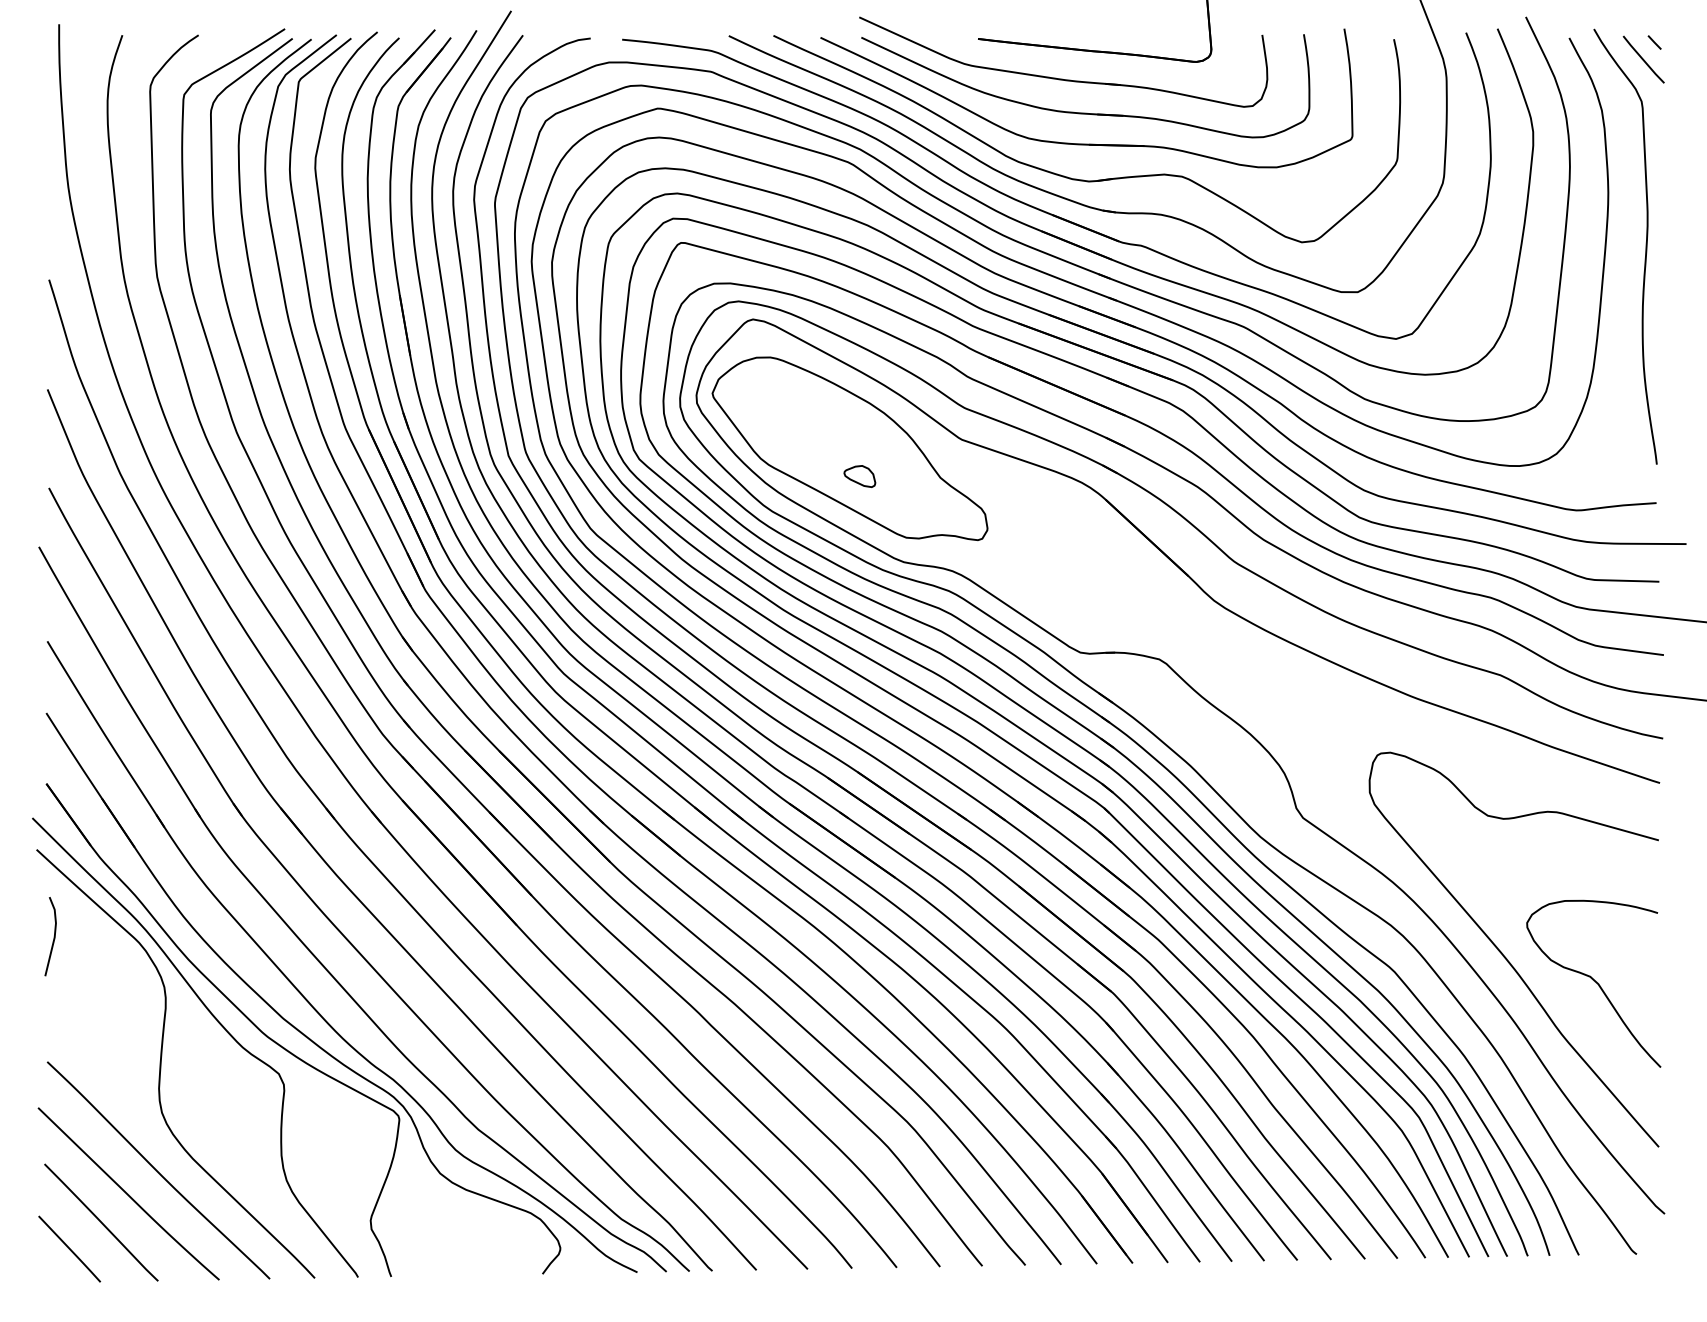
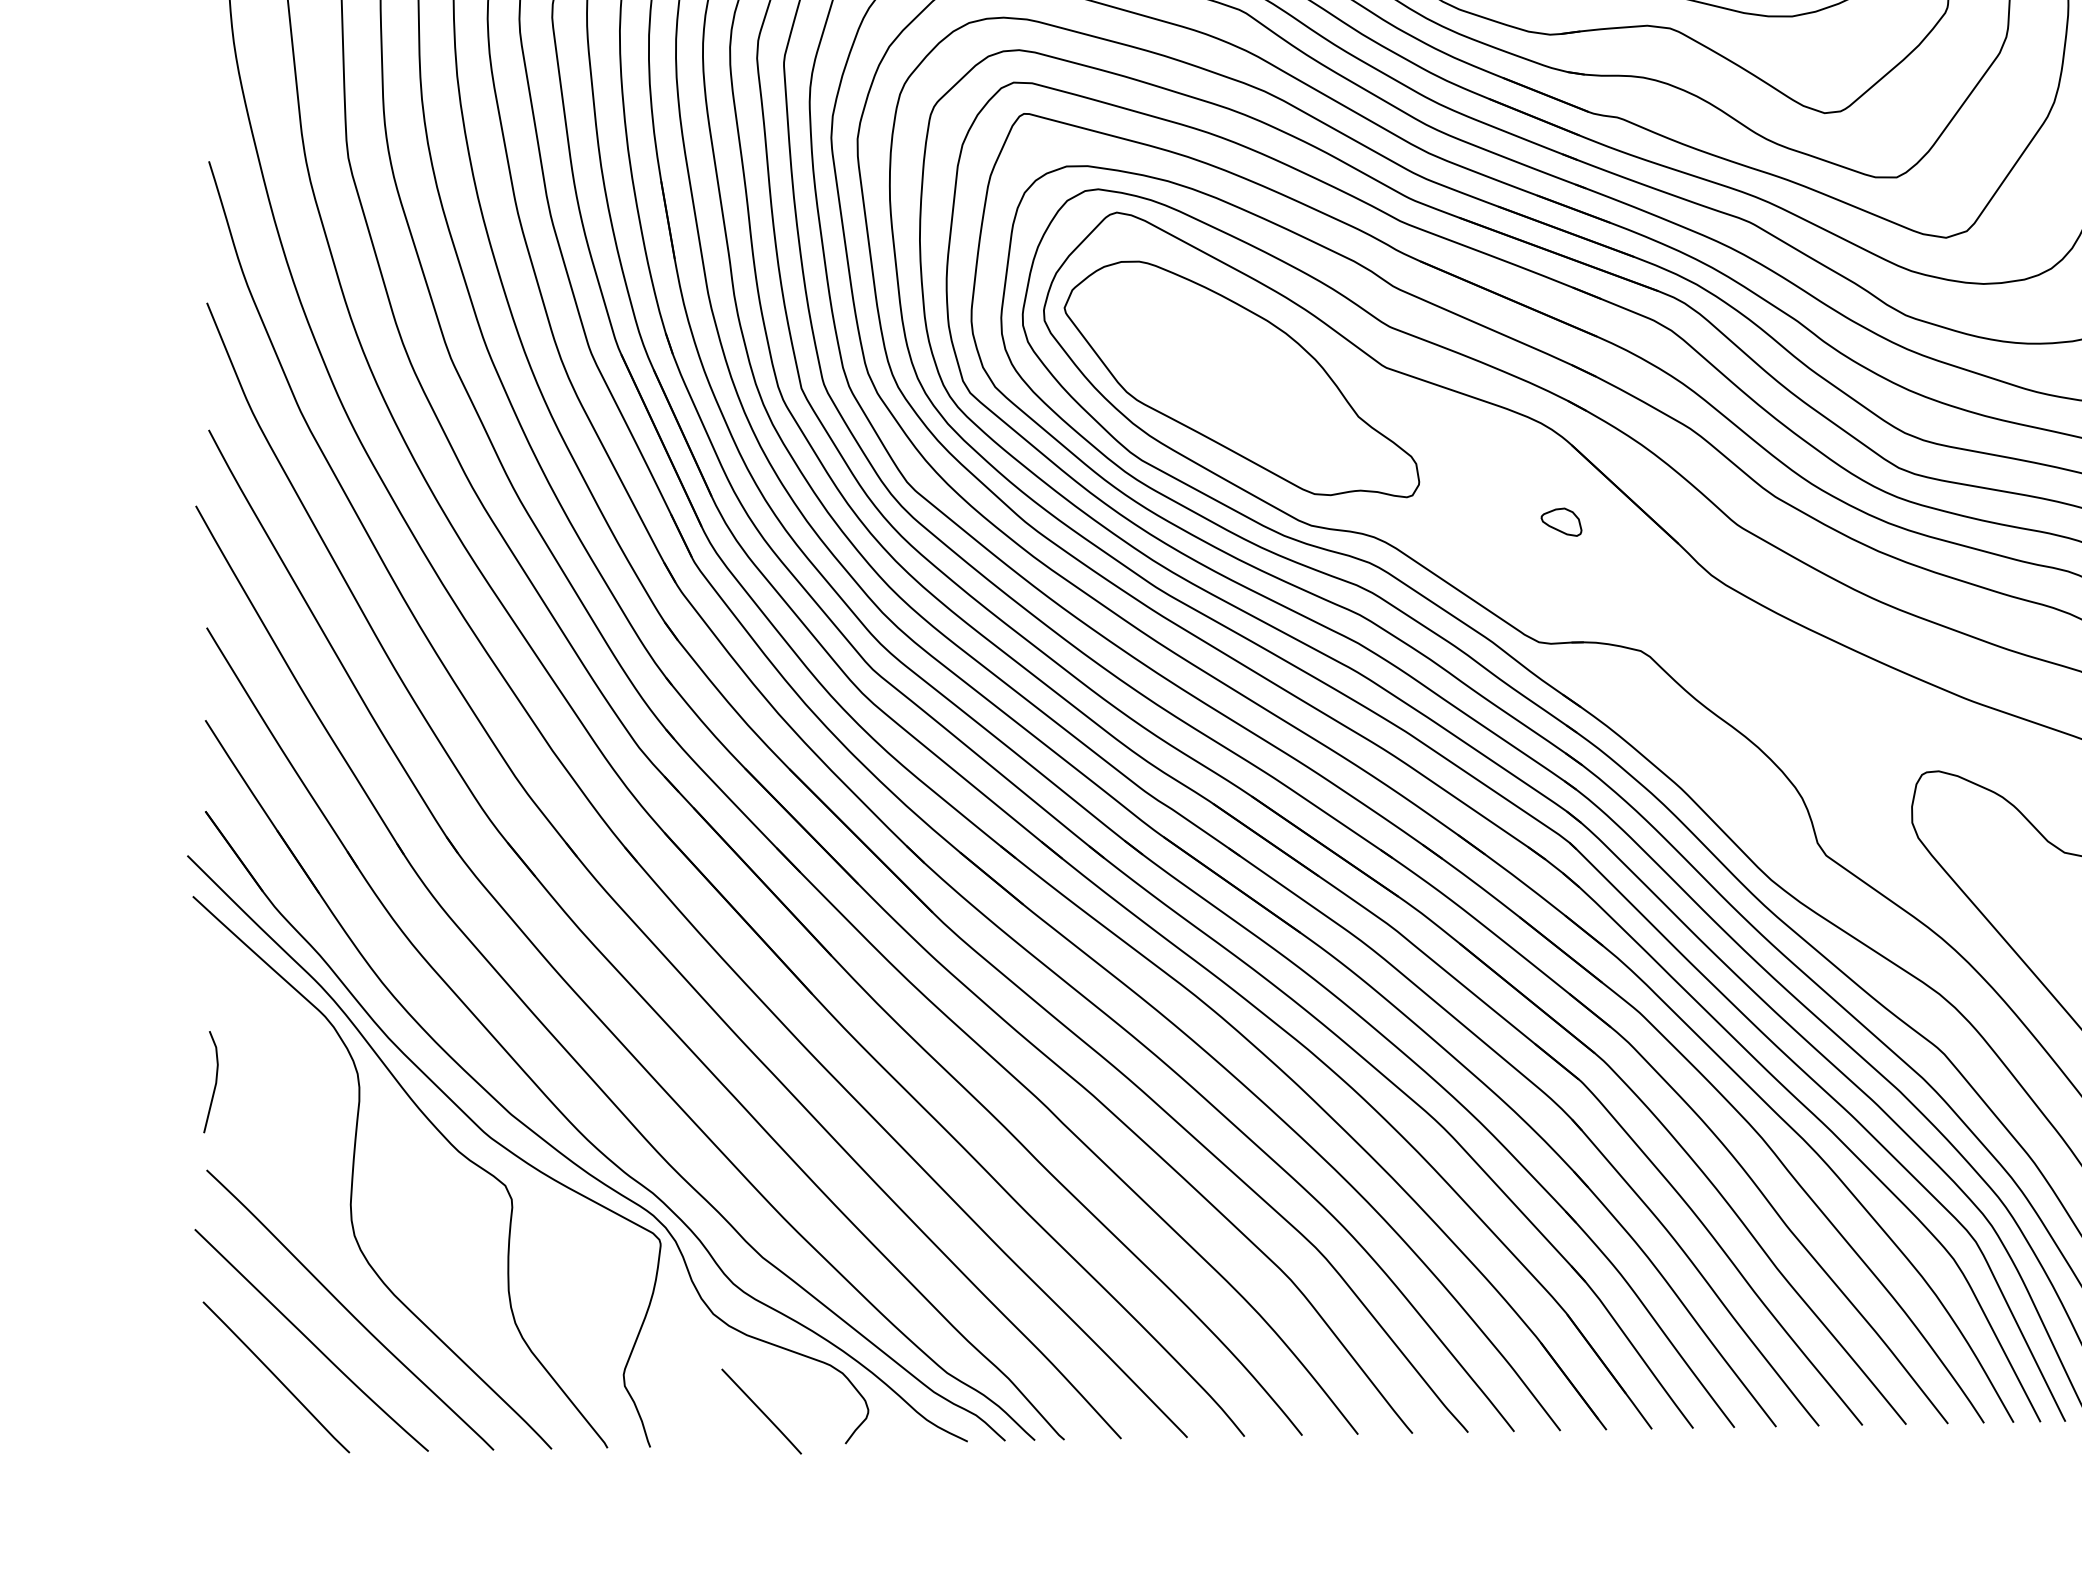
part: (859, 476) -> (1561, 522), moved
line: (53, 936) -> (214, 1081), moved
line: (69, 1248) -> (761, 1410), moved

